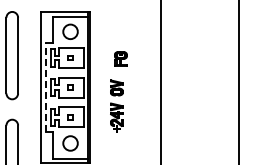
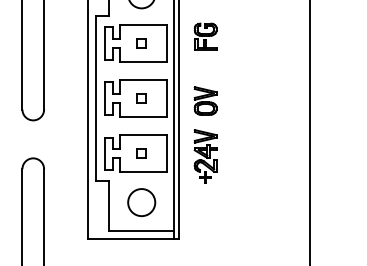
part: (120, 58) -> (204, 35), moved
line: (45, 87) -> (95, 98), dashed -> solid
part: (116, 105) -> (204, 133), moved

